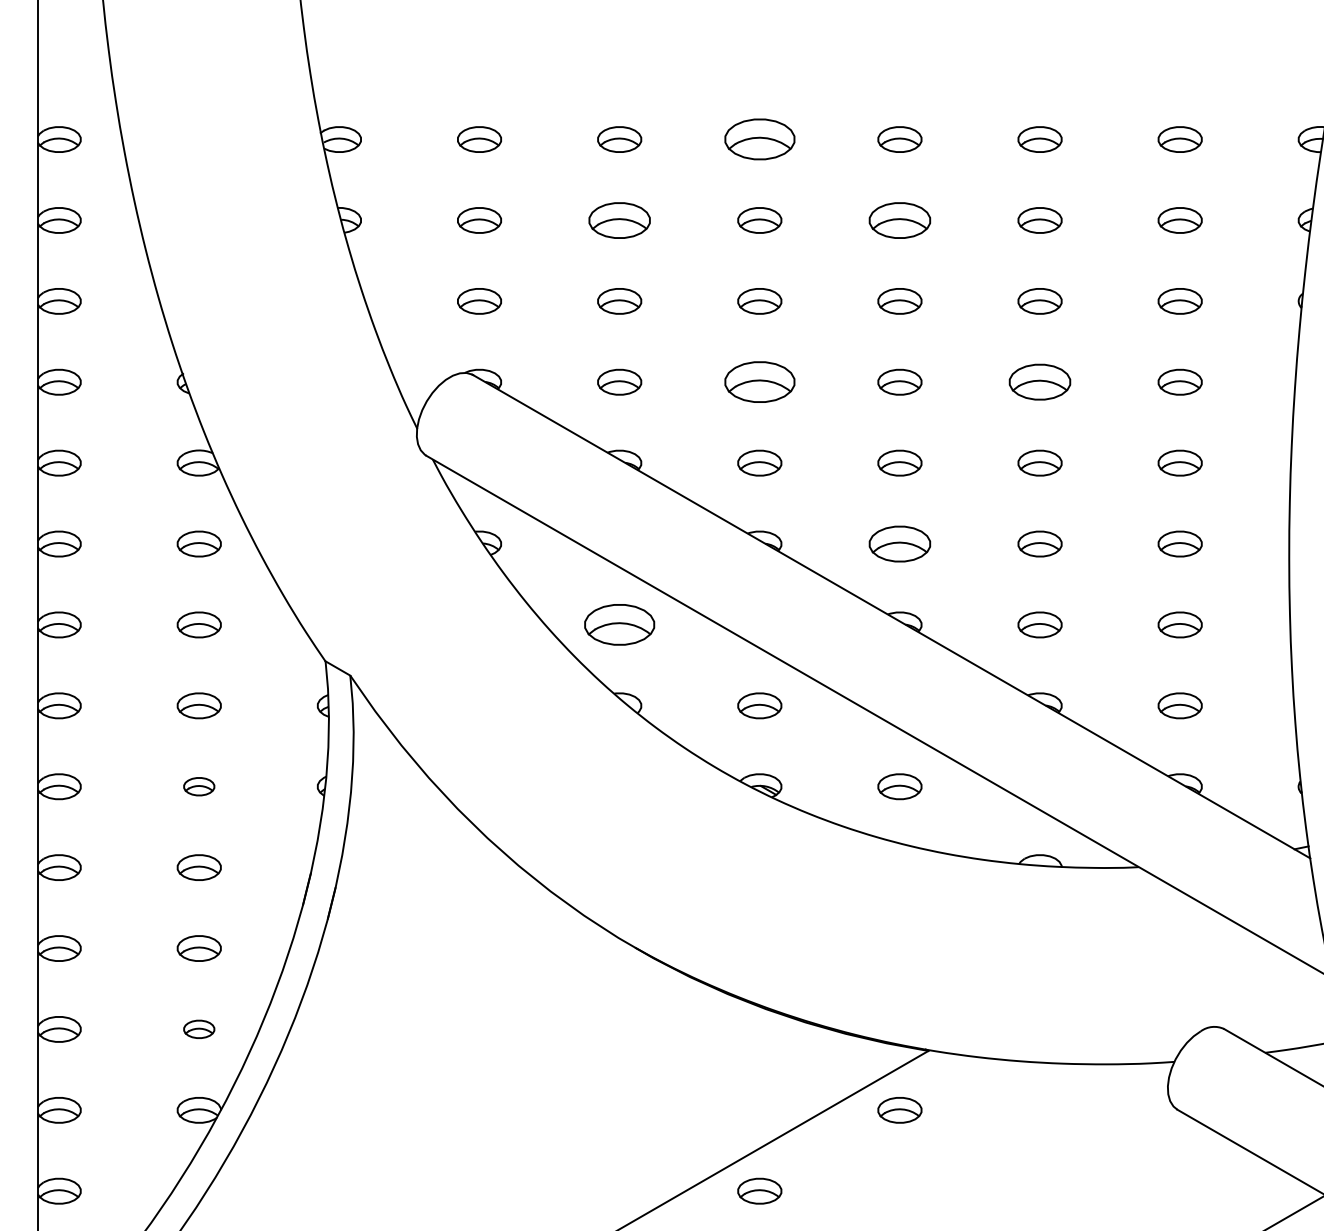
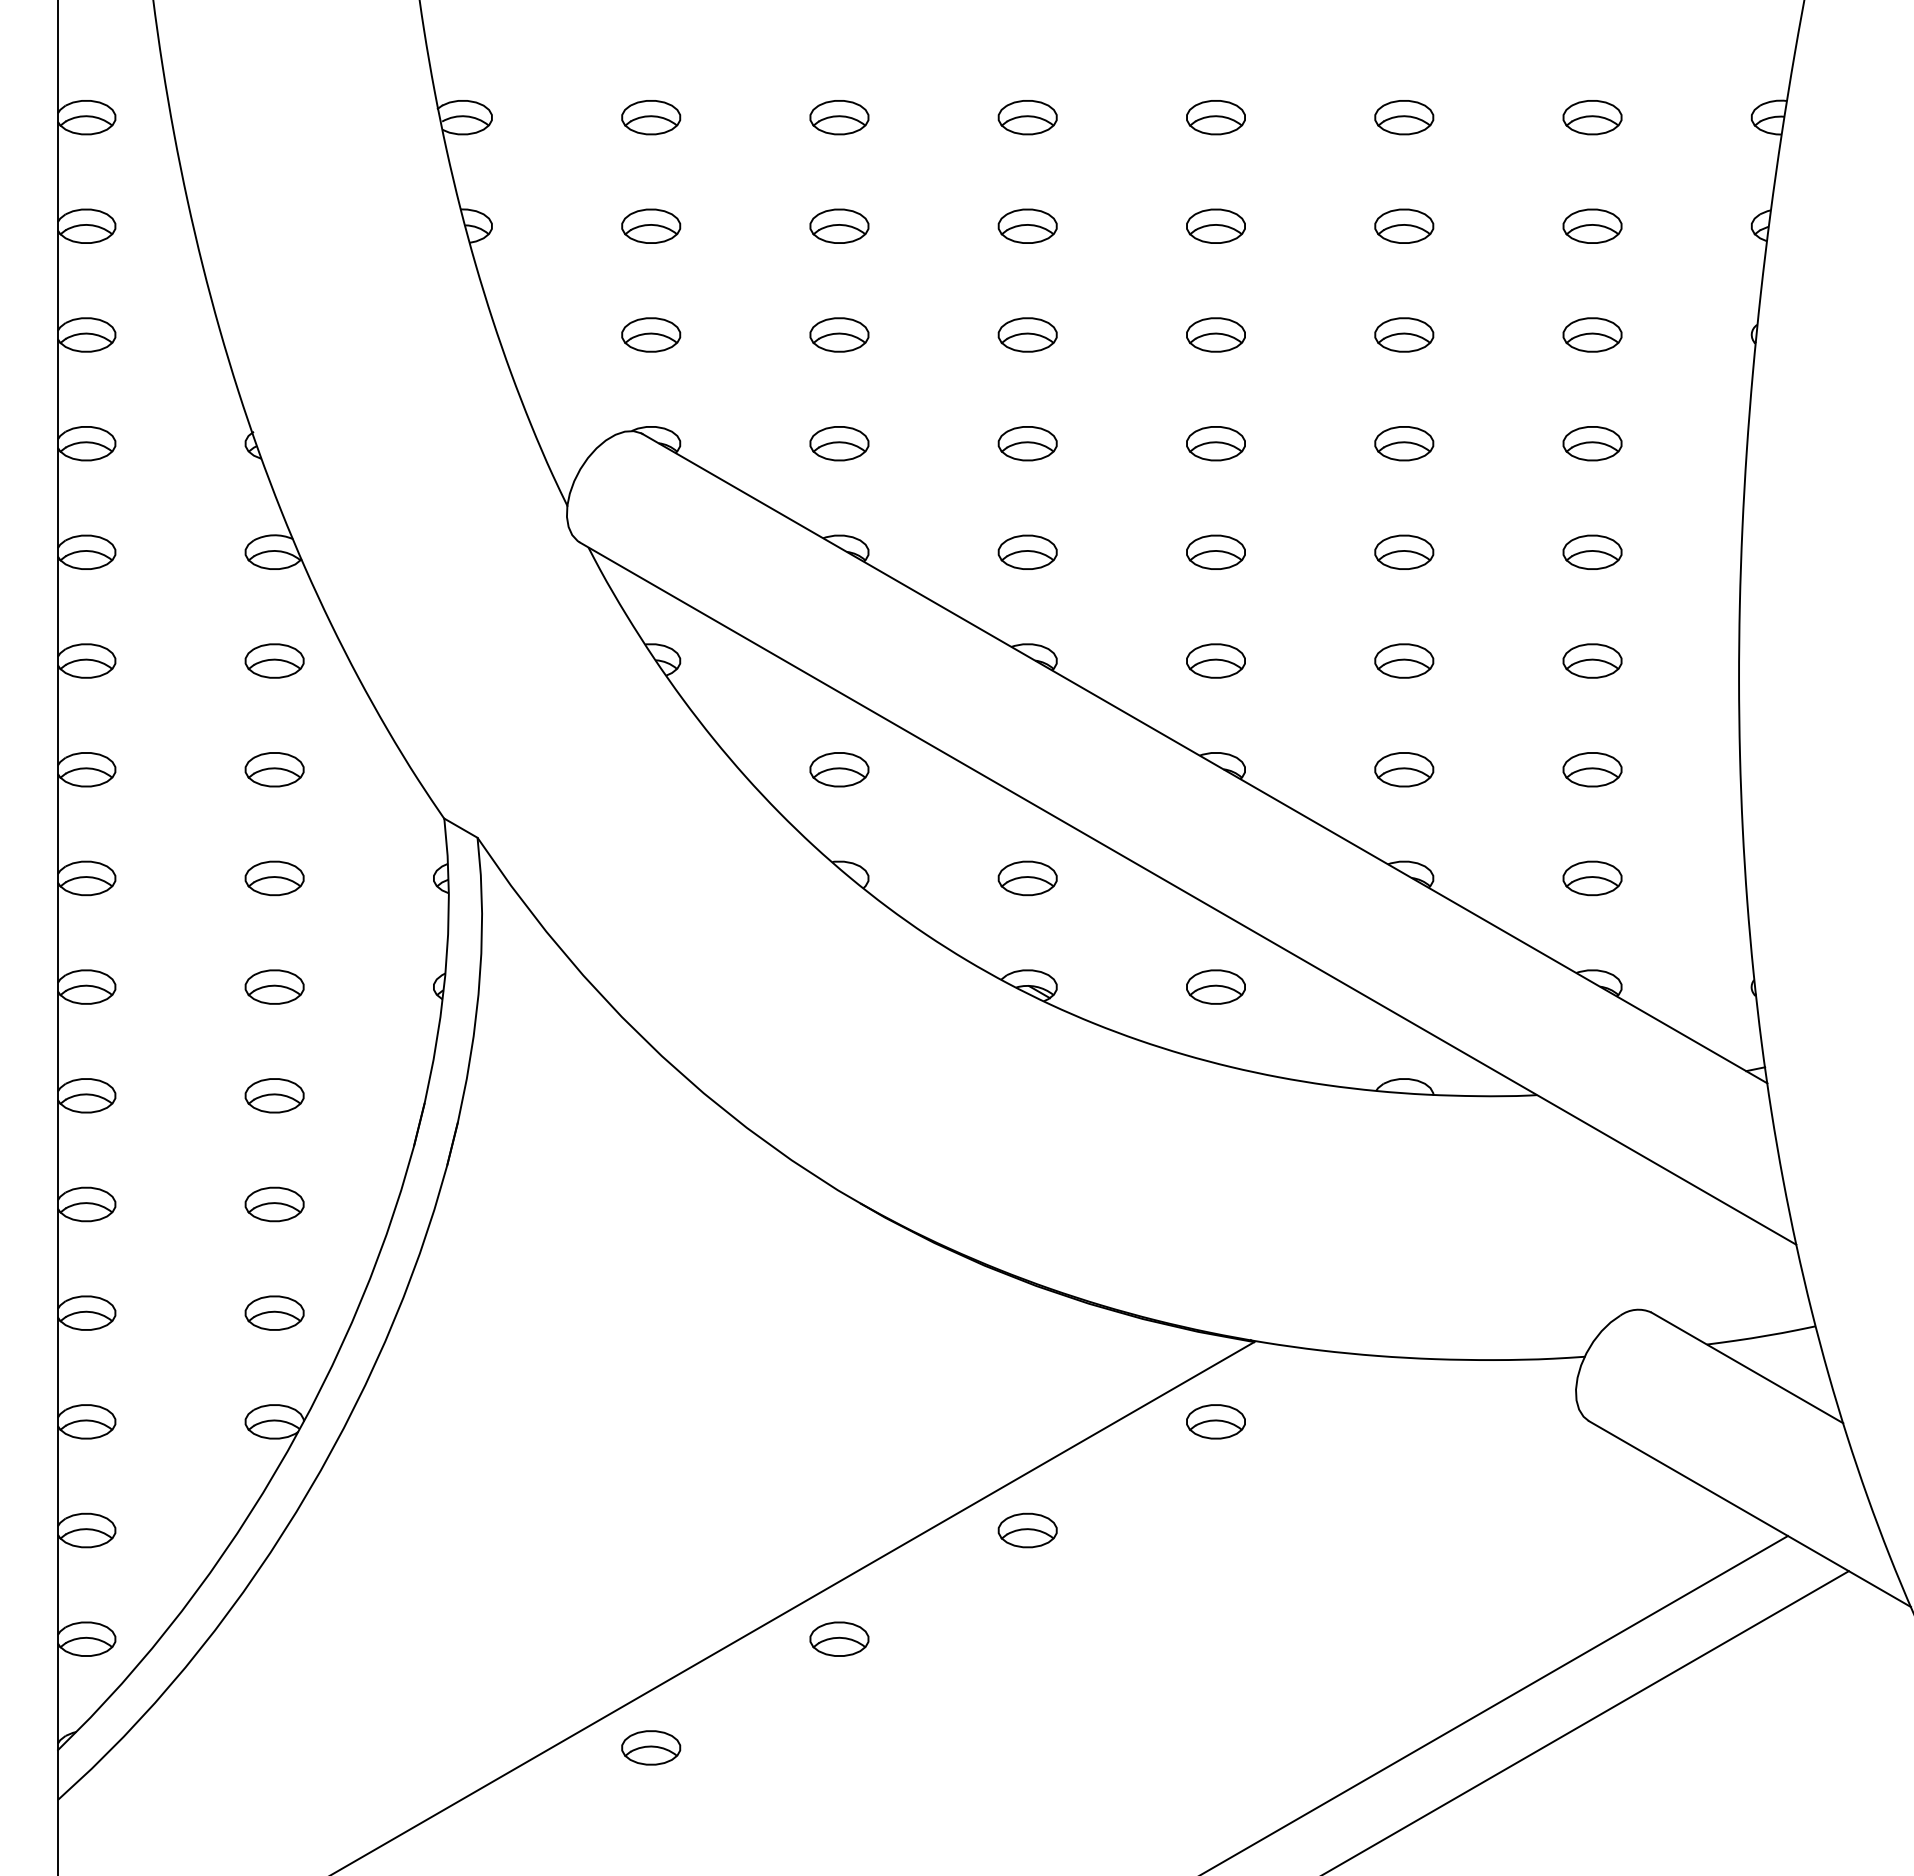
part: (759, 139) -> (1027, 117), size x0.62
part: (619, 219) -> (839, 225), size x0.71
part: (899, 219) -> (1215, 225), size x0.71
part: (759, 382) -> (1027, 443), size x0.62
part: (1040, 382) -> (1404, 443), size x0.71
part: (899, 543) -> (1215, 660), size x0.71
part: (619, 624) -> (839, 769), size x0.62
part: (199, 786) -> (274, 986), size x1.43
part: (199, 1028) -> (274, 1312), size x1.43

